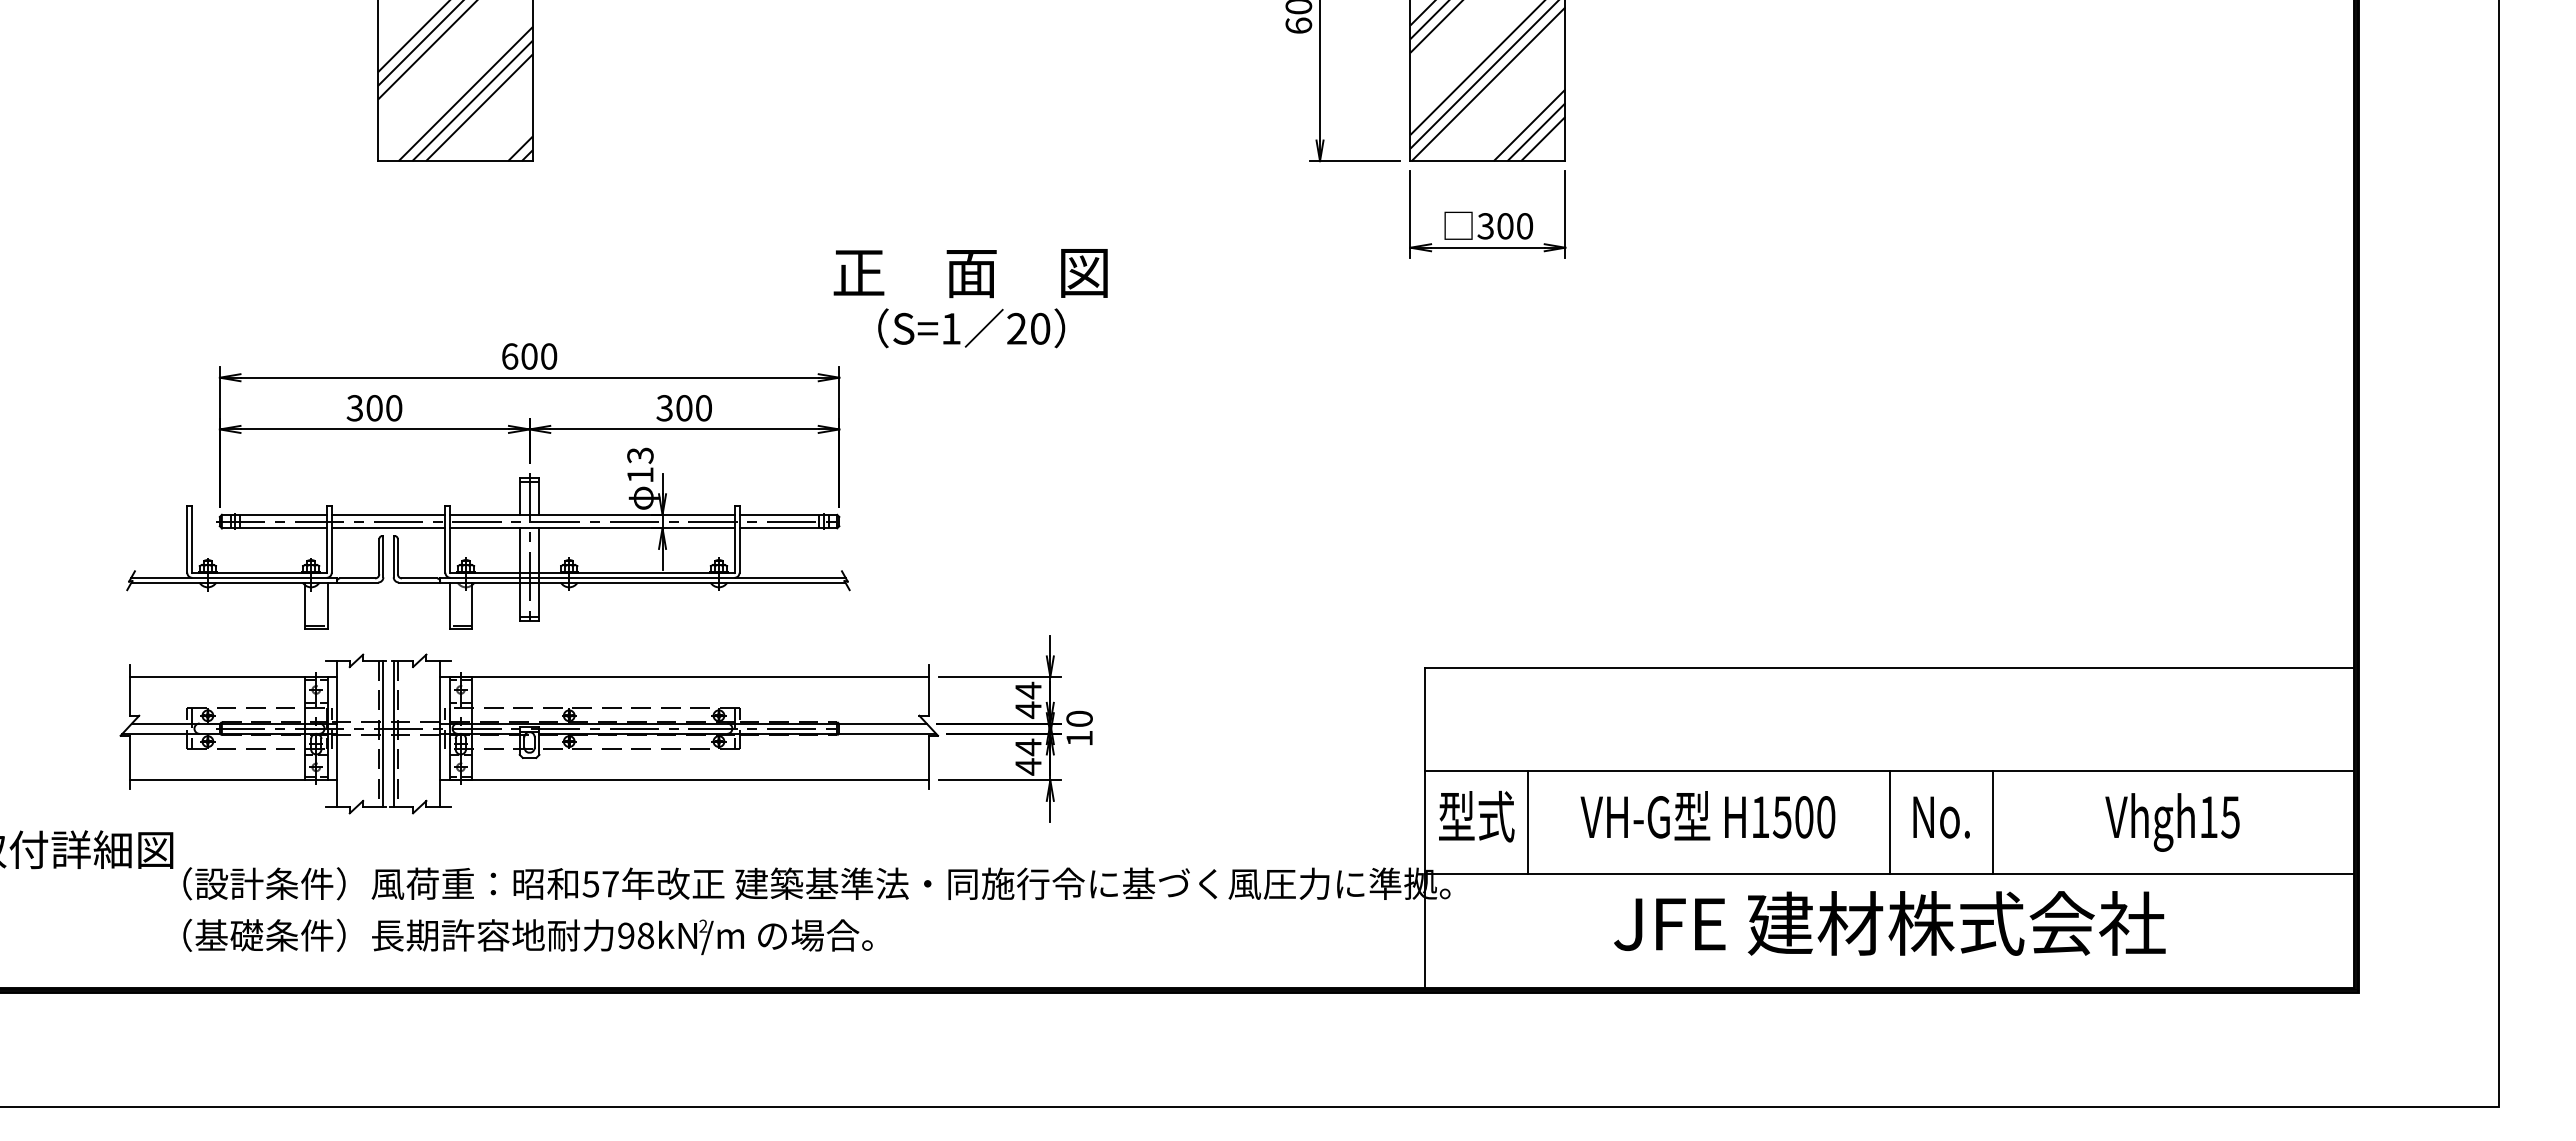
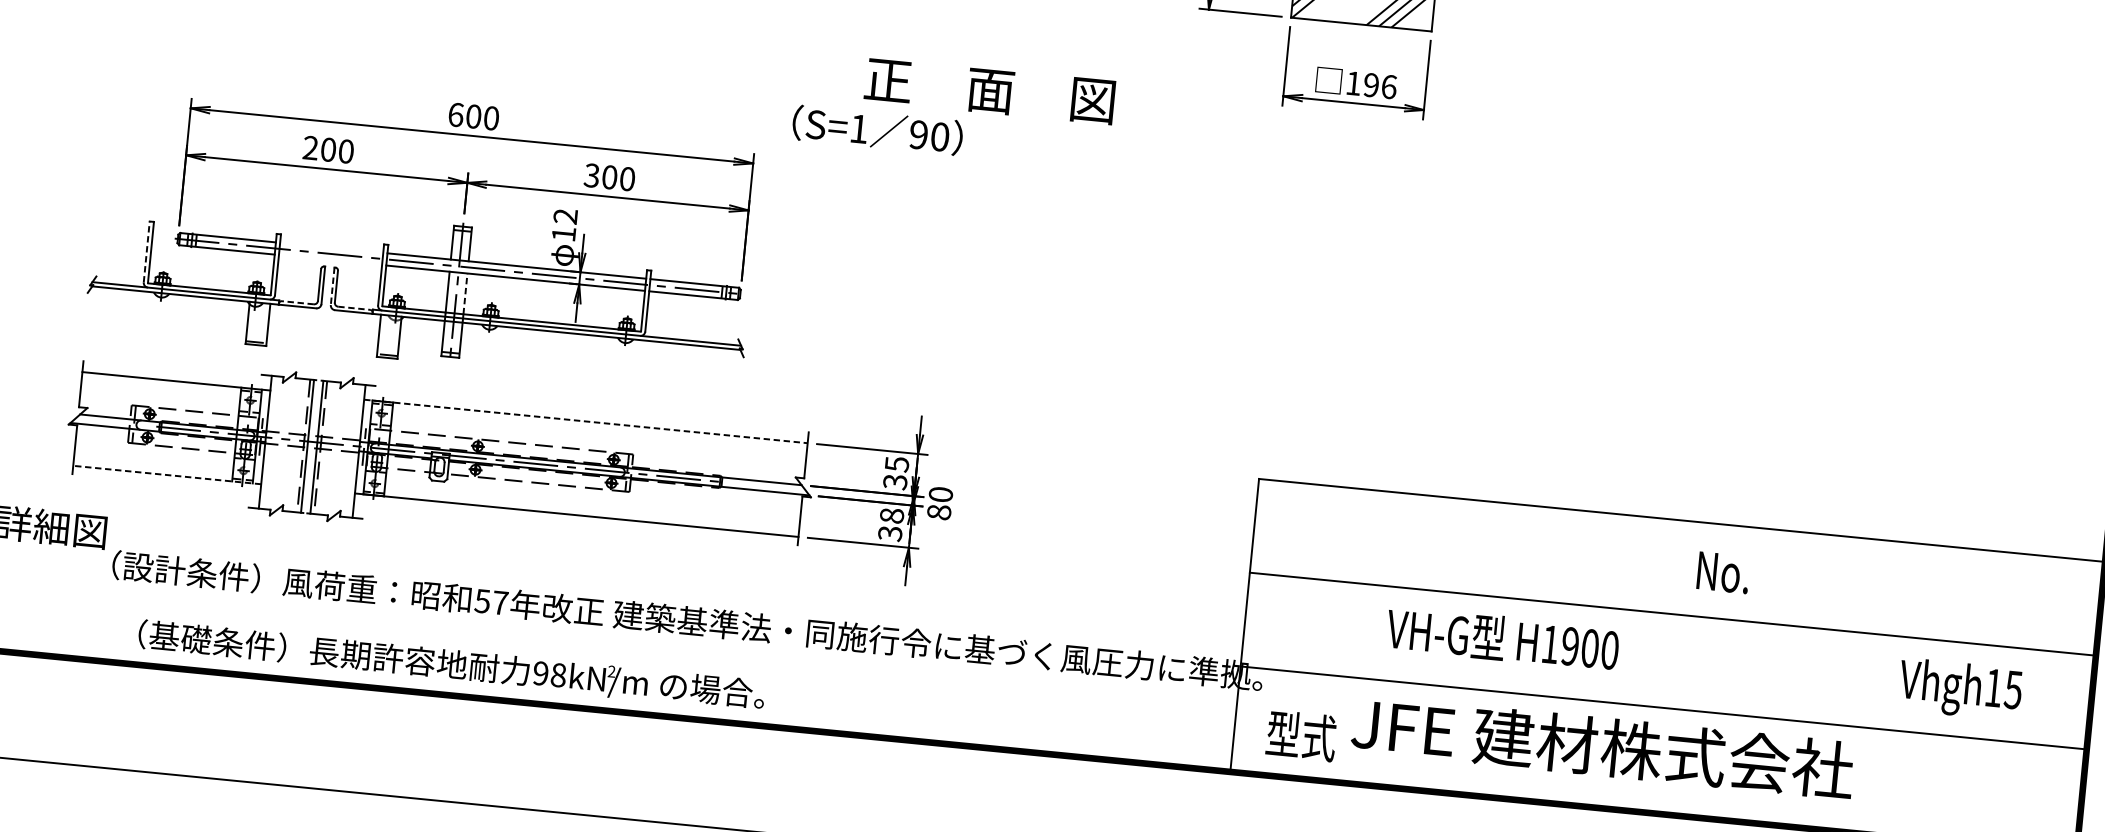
text: (1505, 226) -> (1371, 85), 300 -> 196
text: (970, 273) -> (989, 91), moved
text: (1016, 328) -> (918, 134), 20 -> 90
text: (354, 408) -> (310, 148), 300 -> 200
text: (640, 455) -> (565, 216), 13 -> 12
line: (388, 514) -> (331, 247), removed
line: (388, 528) -> (330, 260), removed
line: (187, 539) -> (146, 252), solid -> dashed
line: (539, 550) -> (465, 293), solid -> dashed
line: (393, 556) -> (332, 286), solid -> dashed
line: (357, 578) -> (297, 302), solid -> dashed
line: (419, 578) -> (354, 308), solid -> dashed
line: (684, 677) -> (585, 421), solid -> dashed
text: (1028, 700) -> (896, 473), 44 -> 35
text: (1079, 738) -> (939, 512), 10 -> 80
text: (1028, 756) -> (891, 524), 44 -> 38
line: (233, 780) -> (167, 475), solid -> dashed
text: (1476, 816) -> (1301, 735), moved
text: (1781, 817) -> (1569, 646), H1500 -> H1900
text: (1941, 817) -> (1723, 572), moved
line: (1528, 822) -> (1339, 628), removed
line: (1889, 822) -> (1667, 660), removed
line: (1992, 822) -> (1760, 669), removed
text: (2172, 822) -> (1960, 689), moved
text: (1889, 923) -> (1602, 747), moved
text: (527, 936) -> (451, 665), moved

